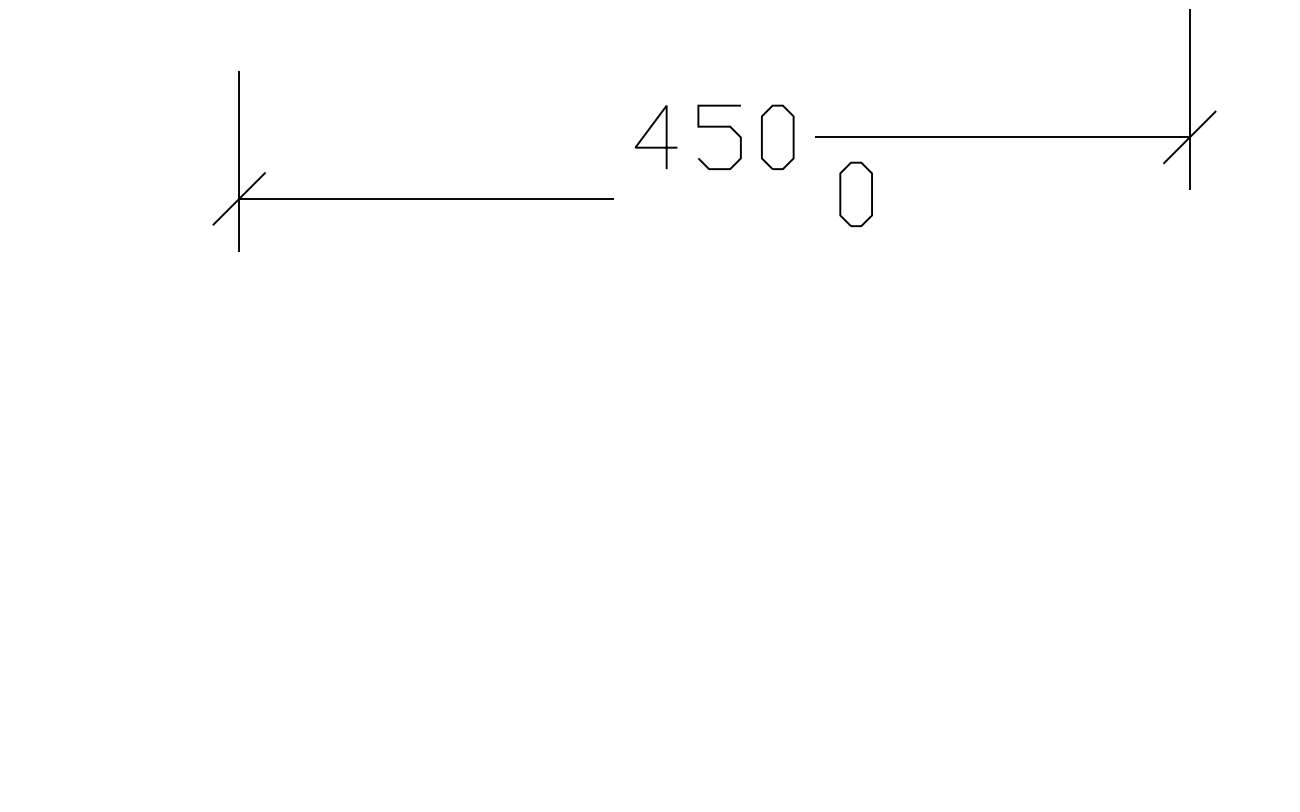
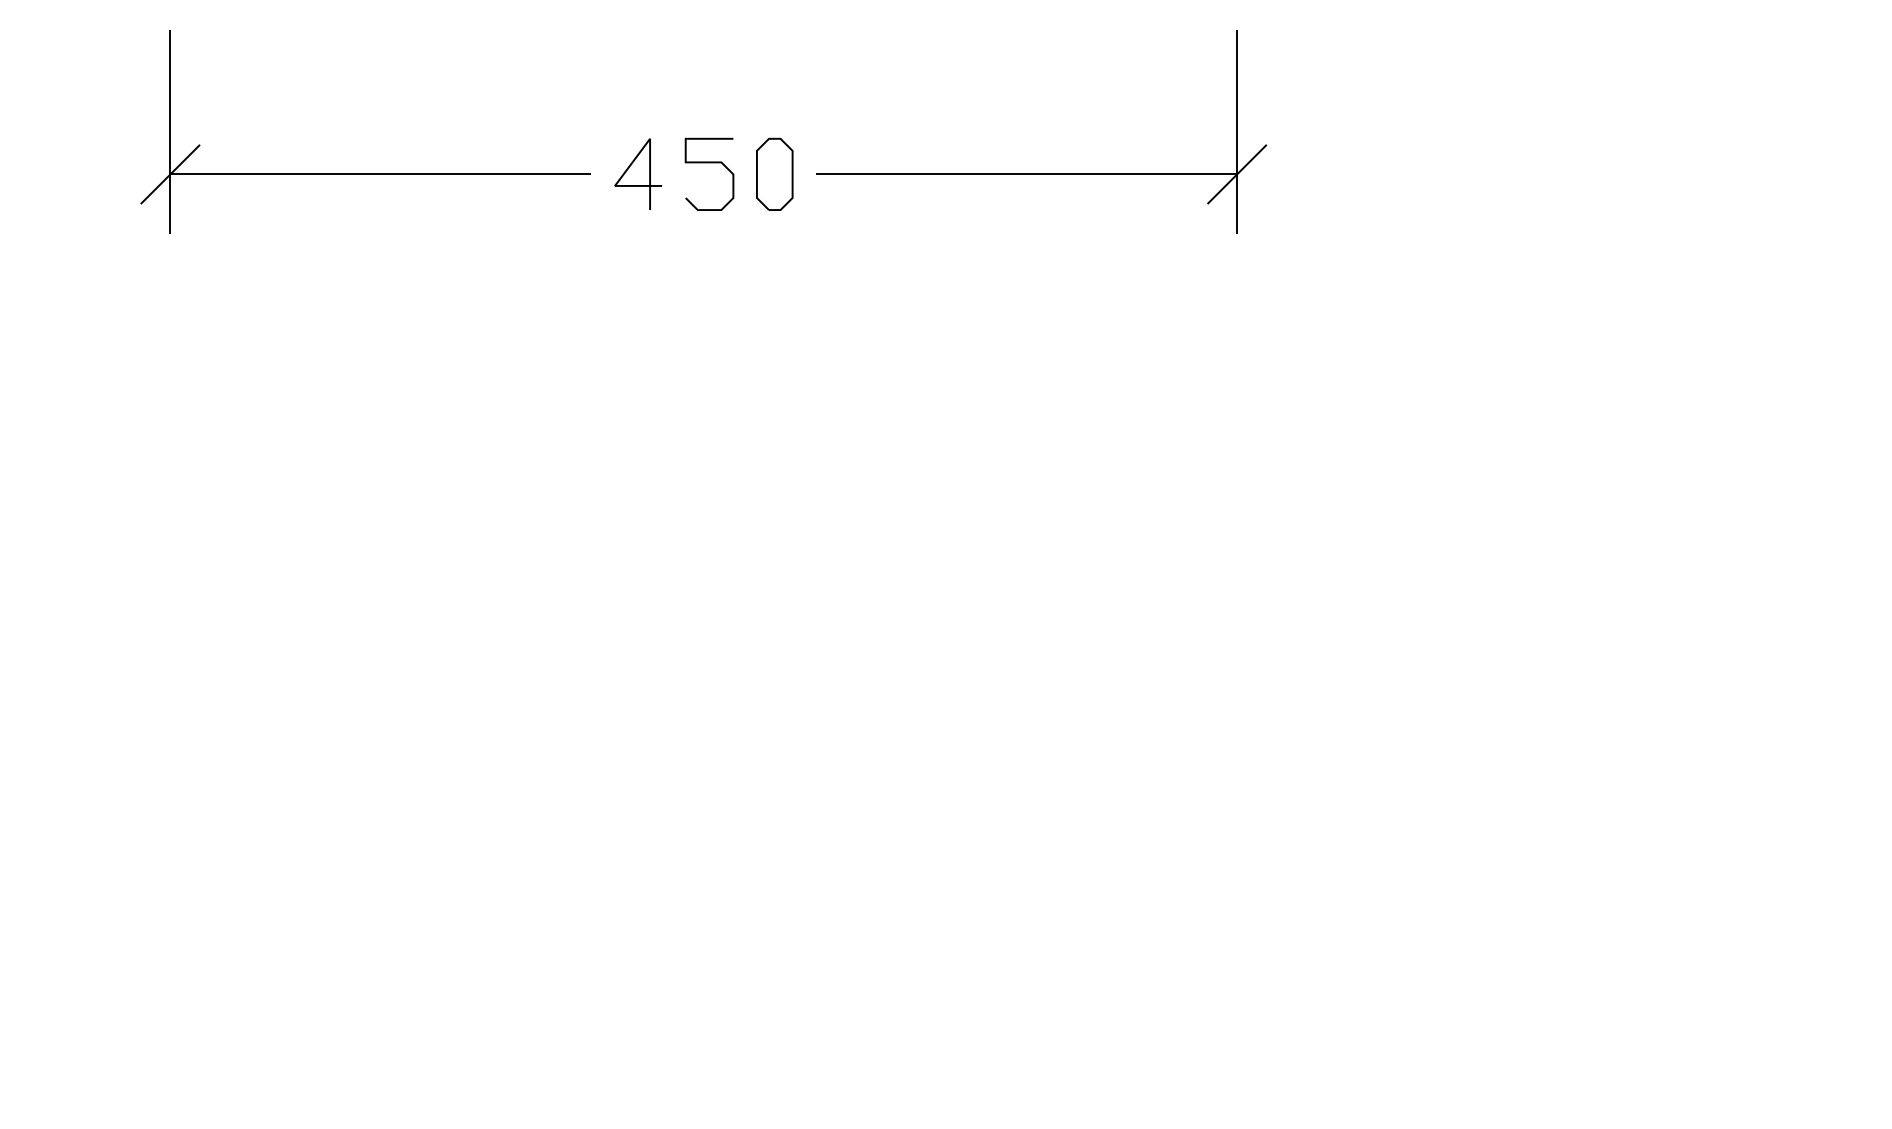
part: (855, 193) -> (862, 237), removed
part: (413, 198) -> (365, 173), moved

